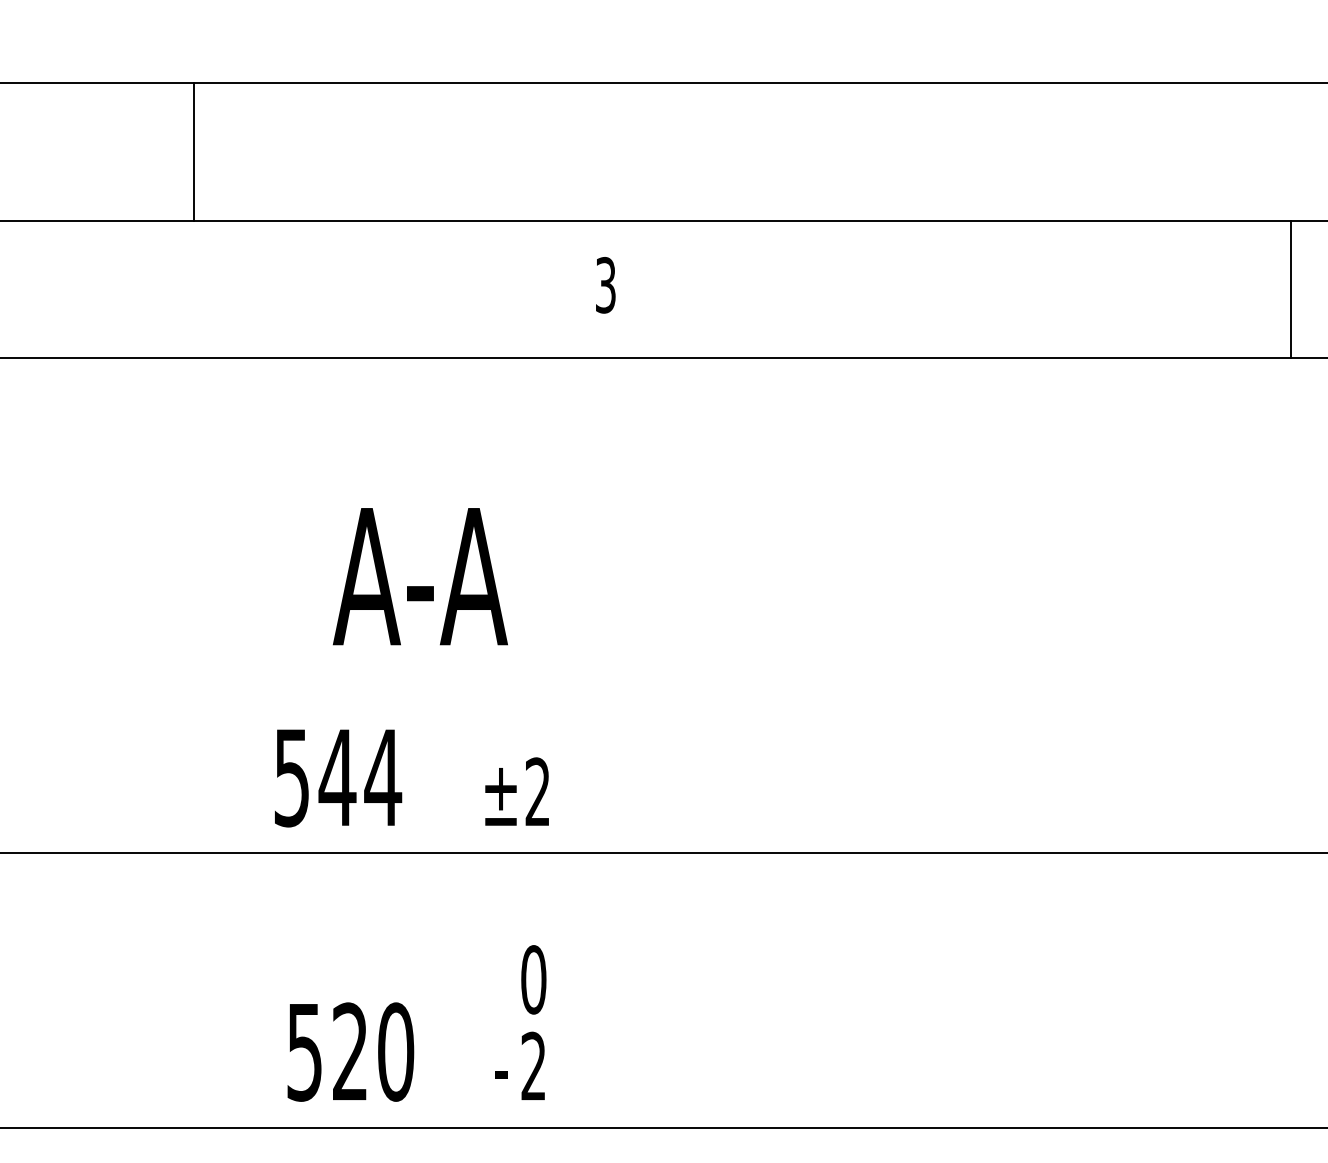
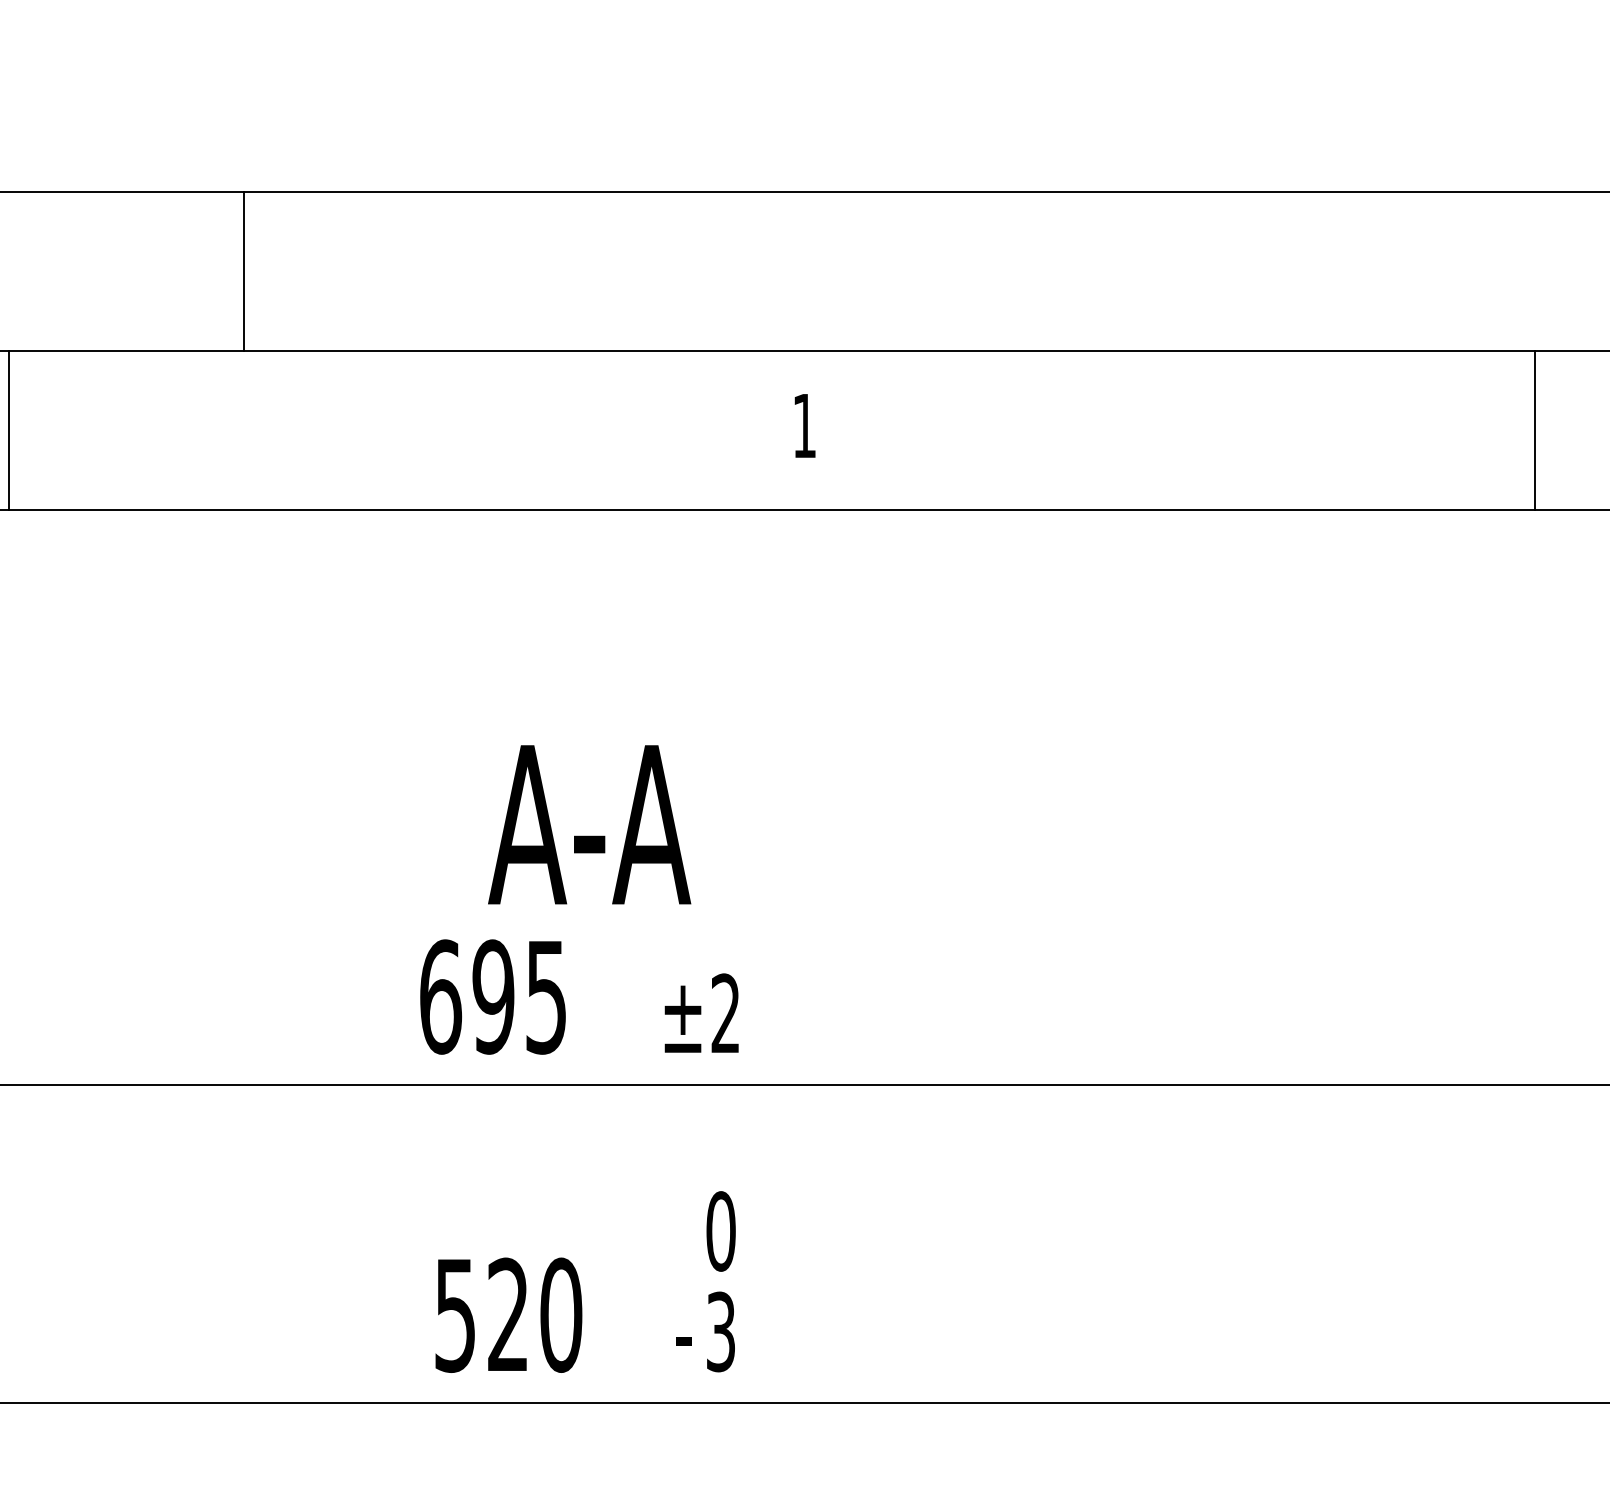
line: (193, 151) -> (243, 270), moved
text: (605, 284) -> (804, 425), 3 -> 1
line: (1291, 288) -> (1534, 429), moved
text: (420, 576) -> (589, 824), moved
text: (338, 777) -> (494, 996), 544 -> 695
text: (533, 1066) -> (720, 1331), 2 -> 3

